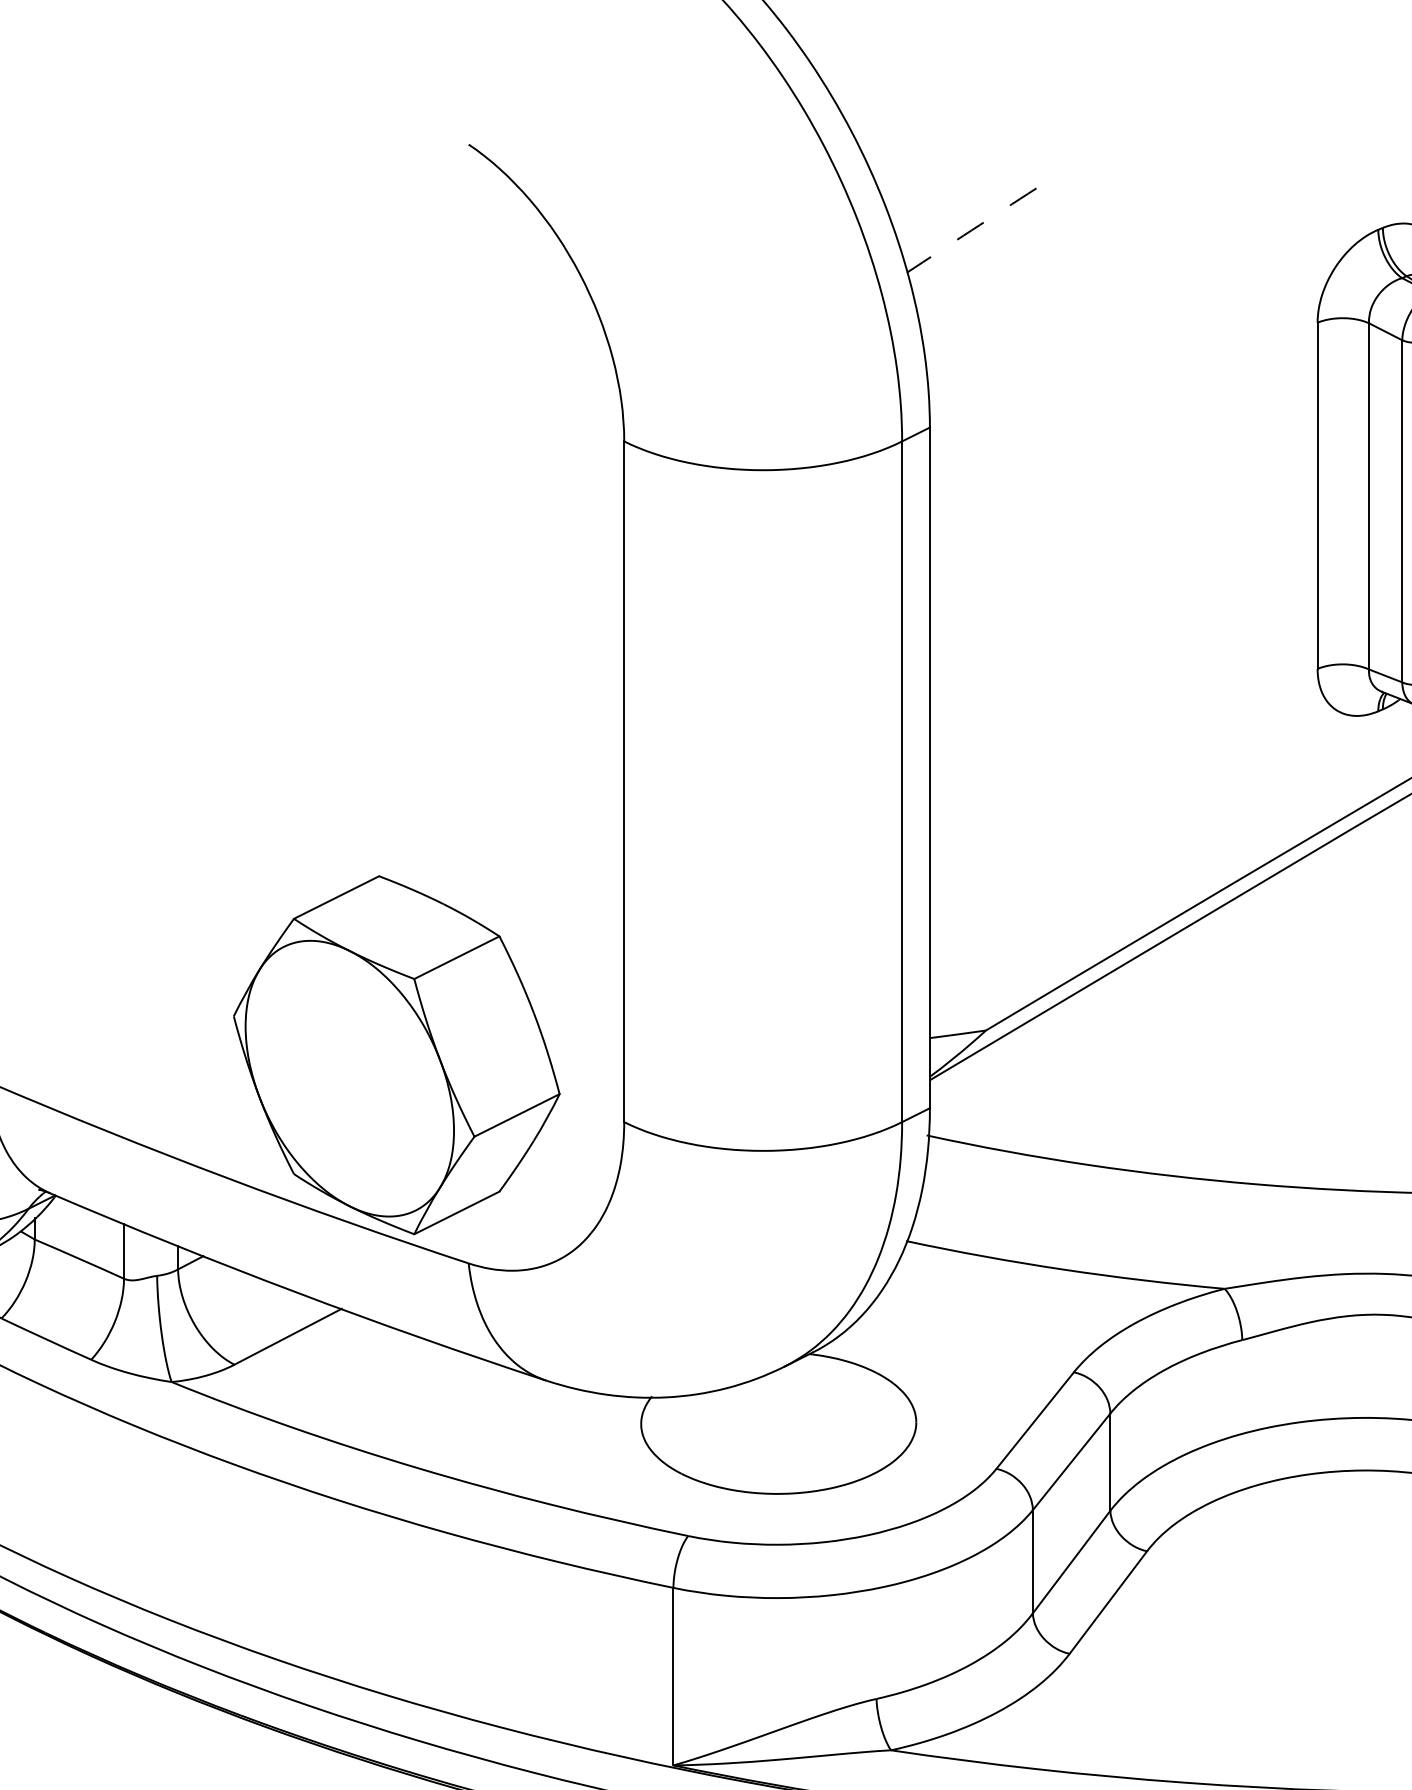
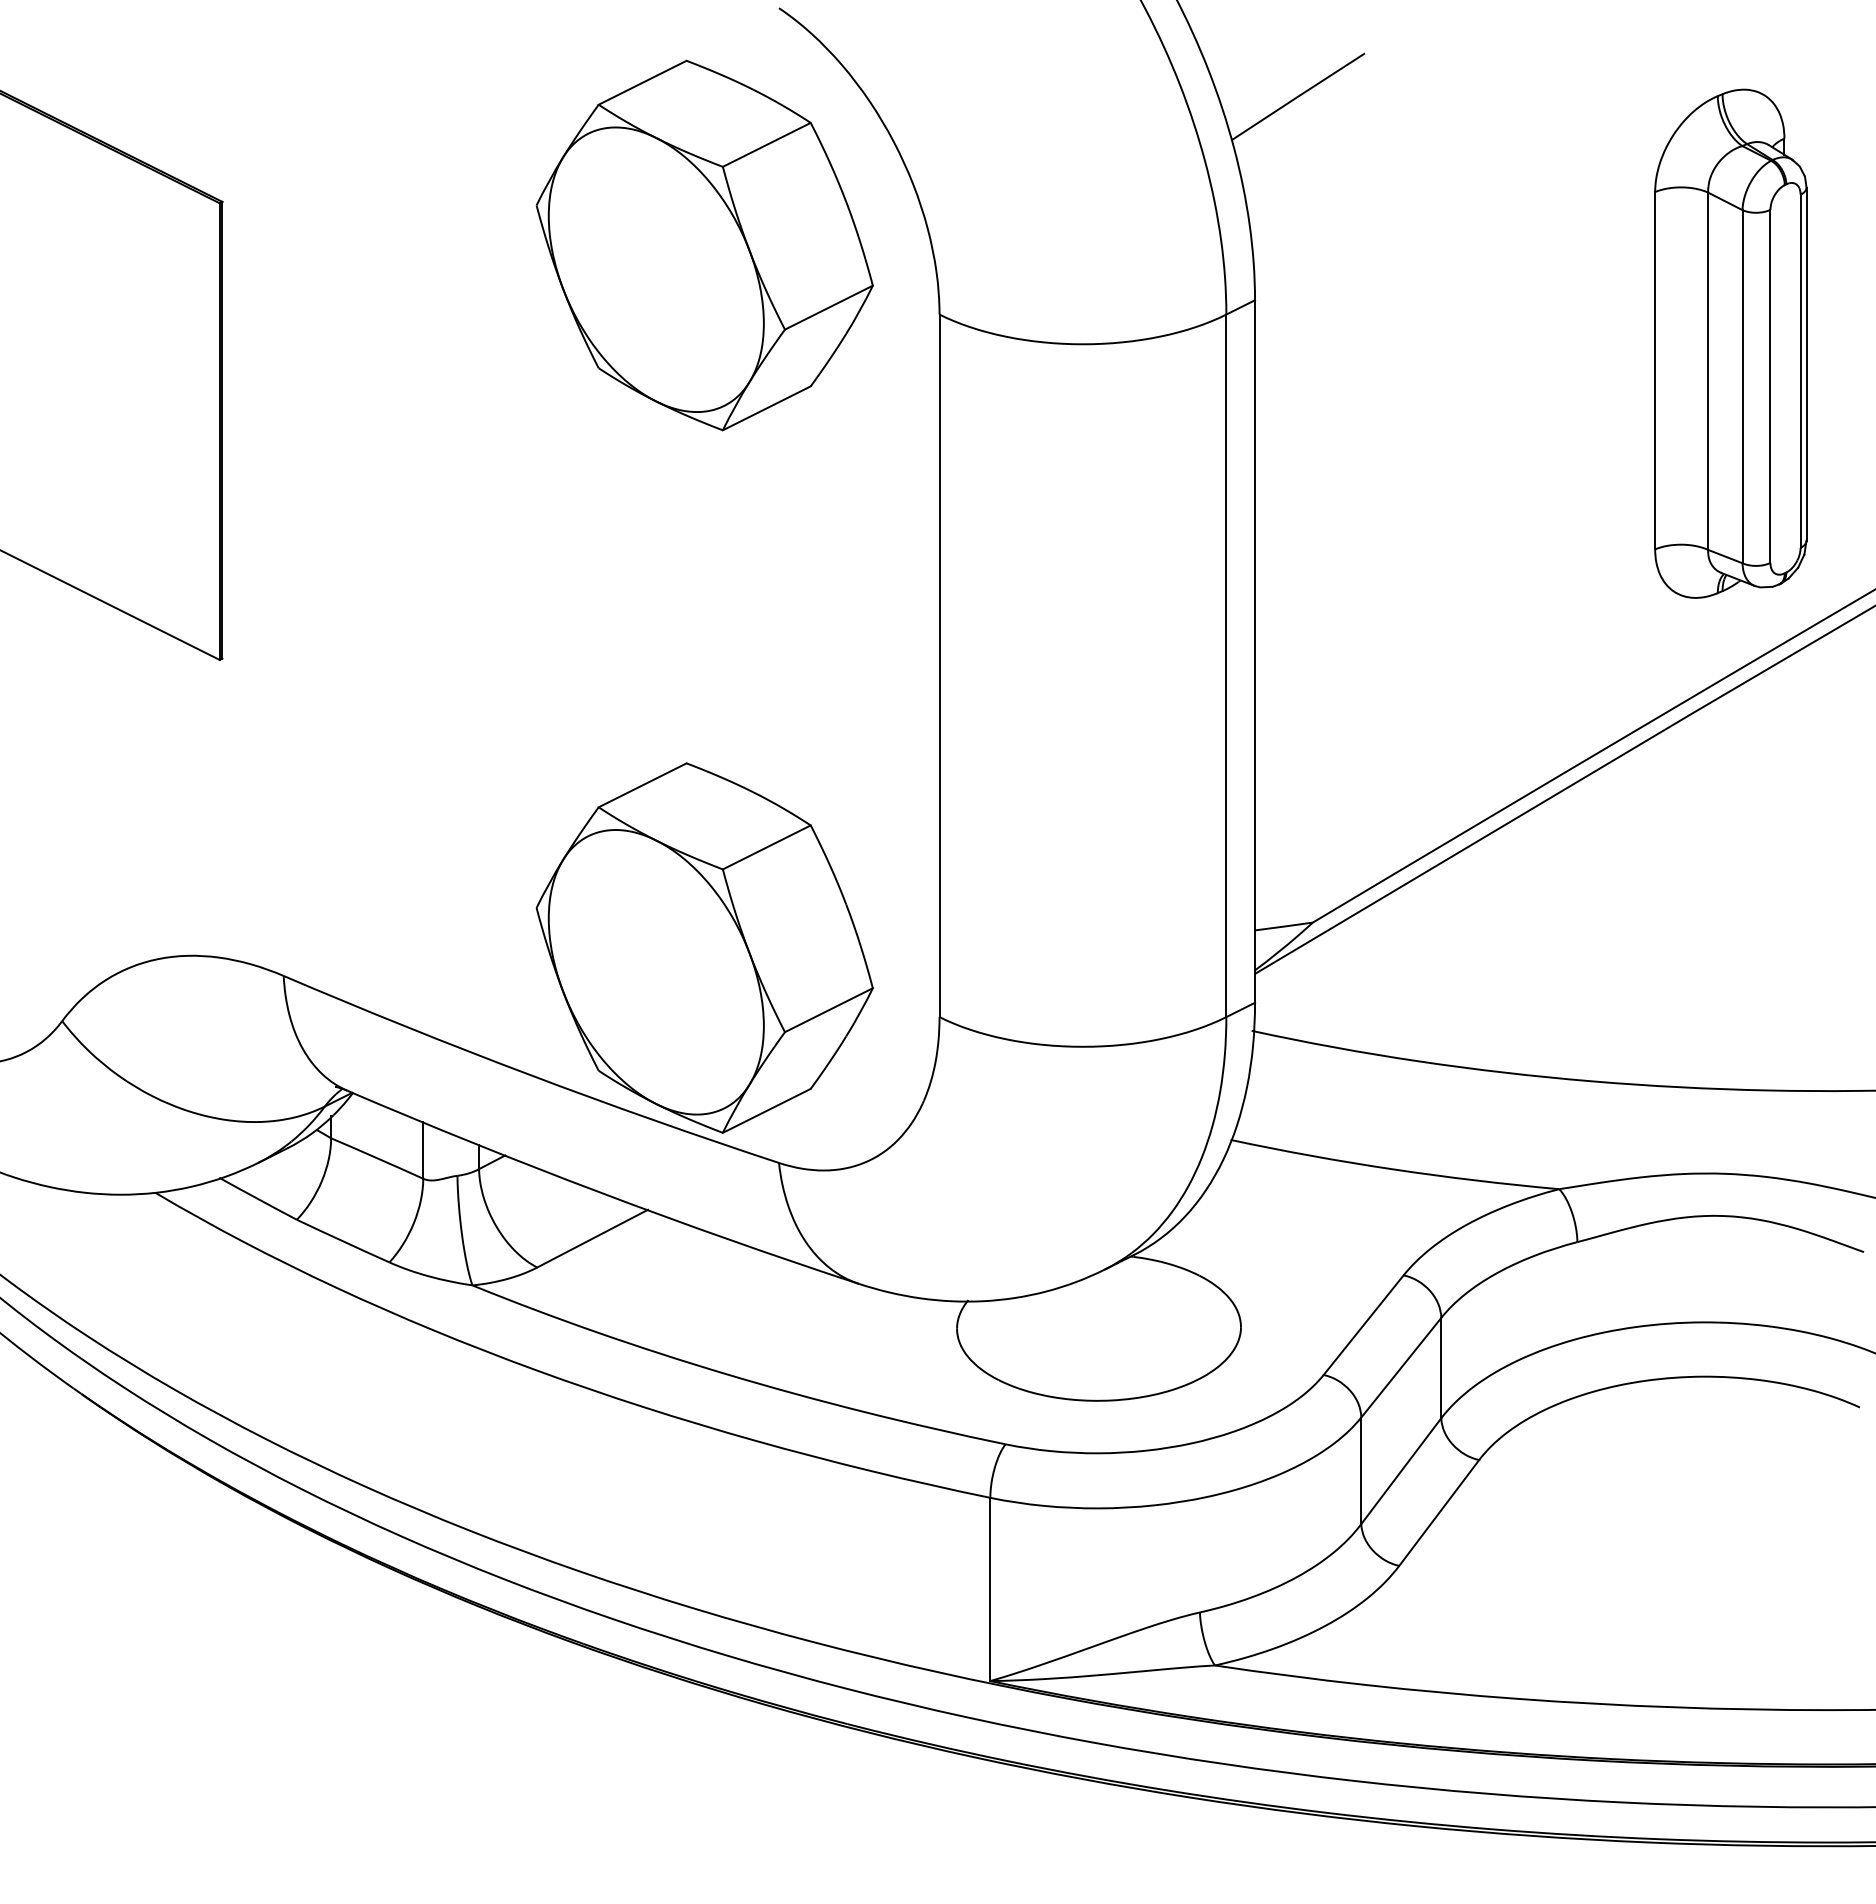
arc: (972, 230) -> (1298, 96), dashed -> solid
part: (396, 374) -> (704, 245), added

